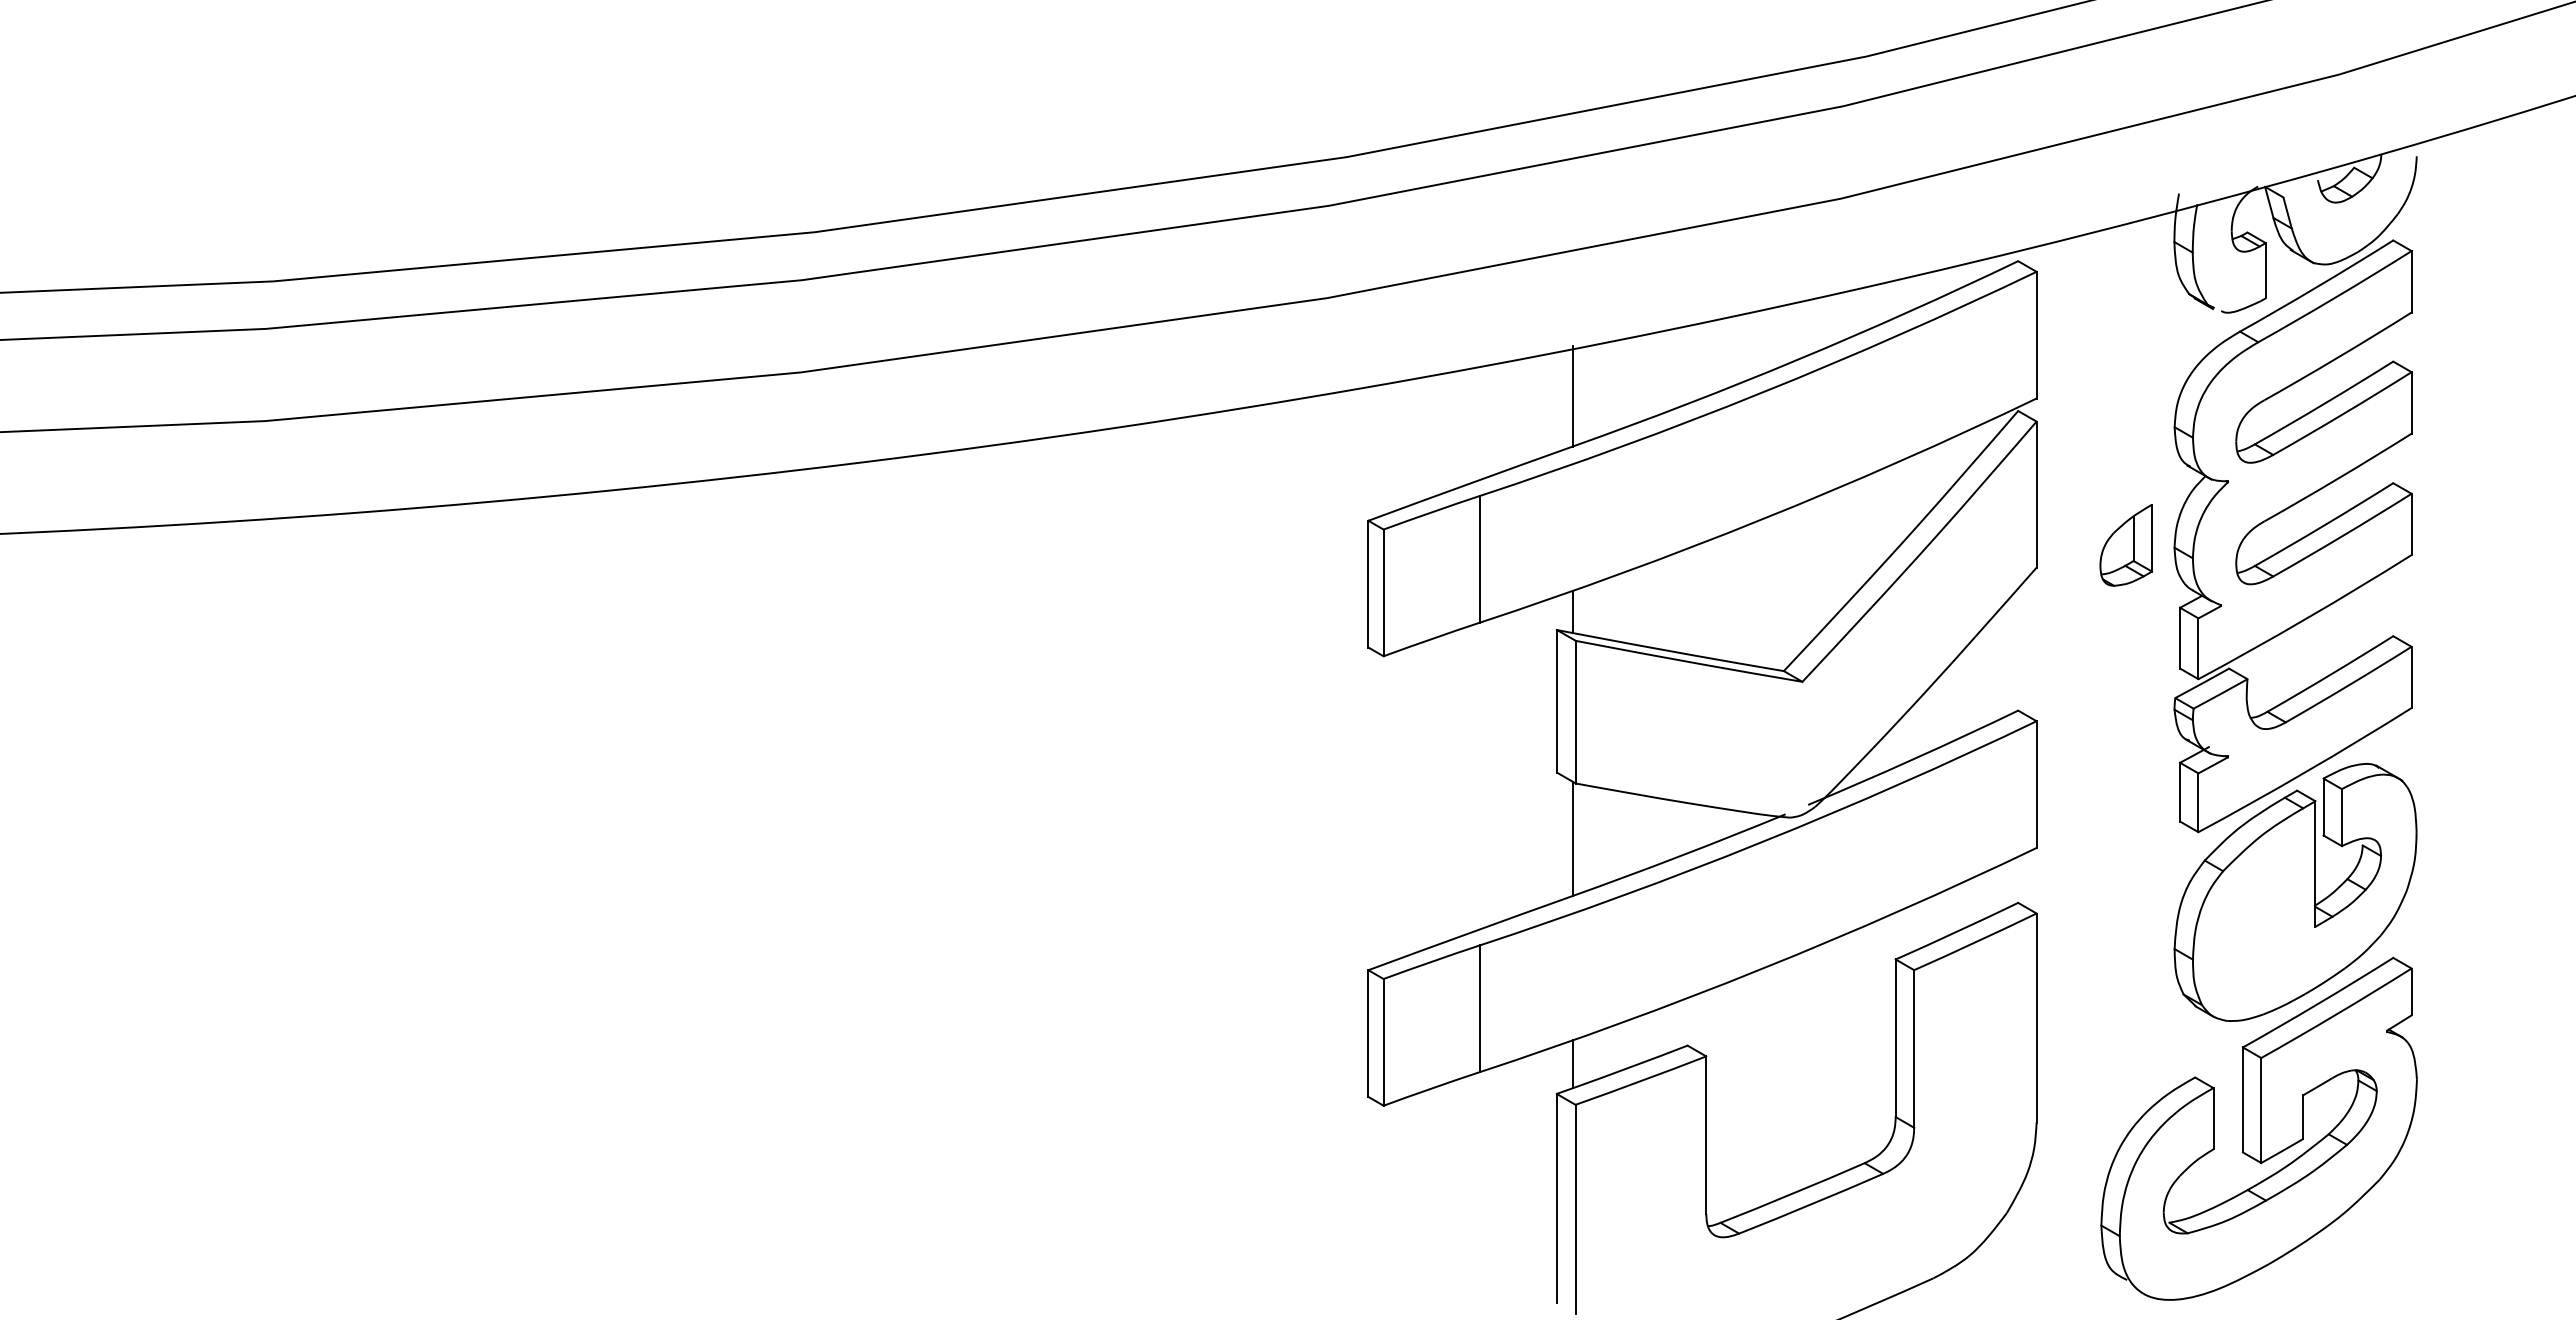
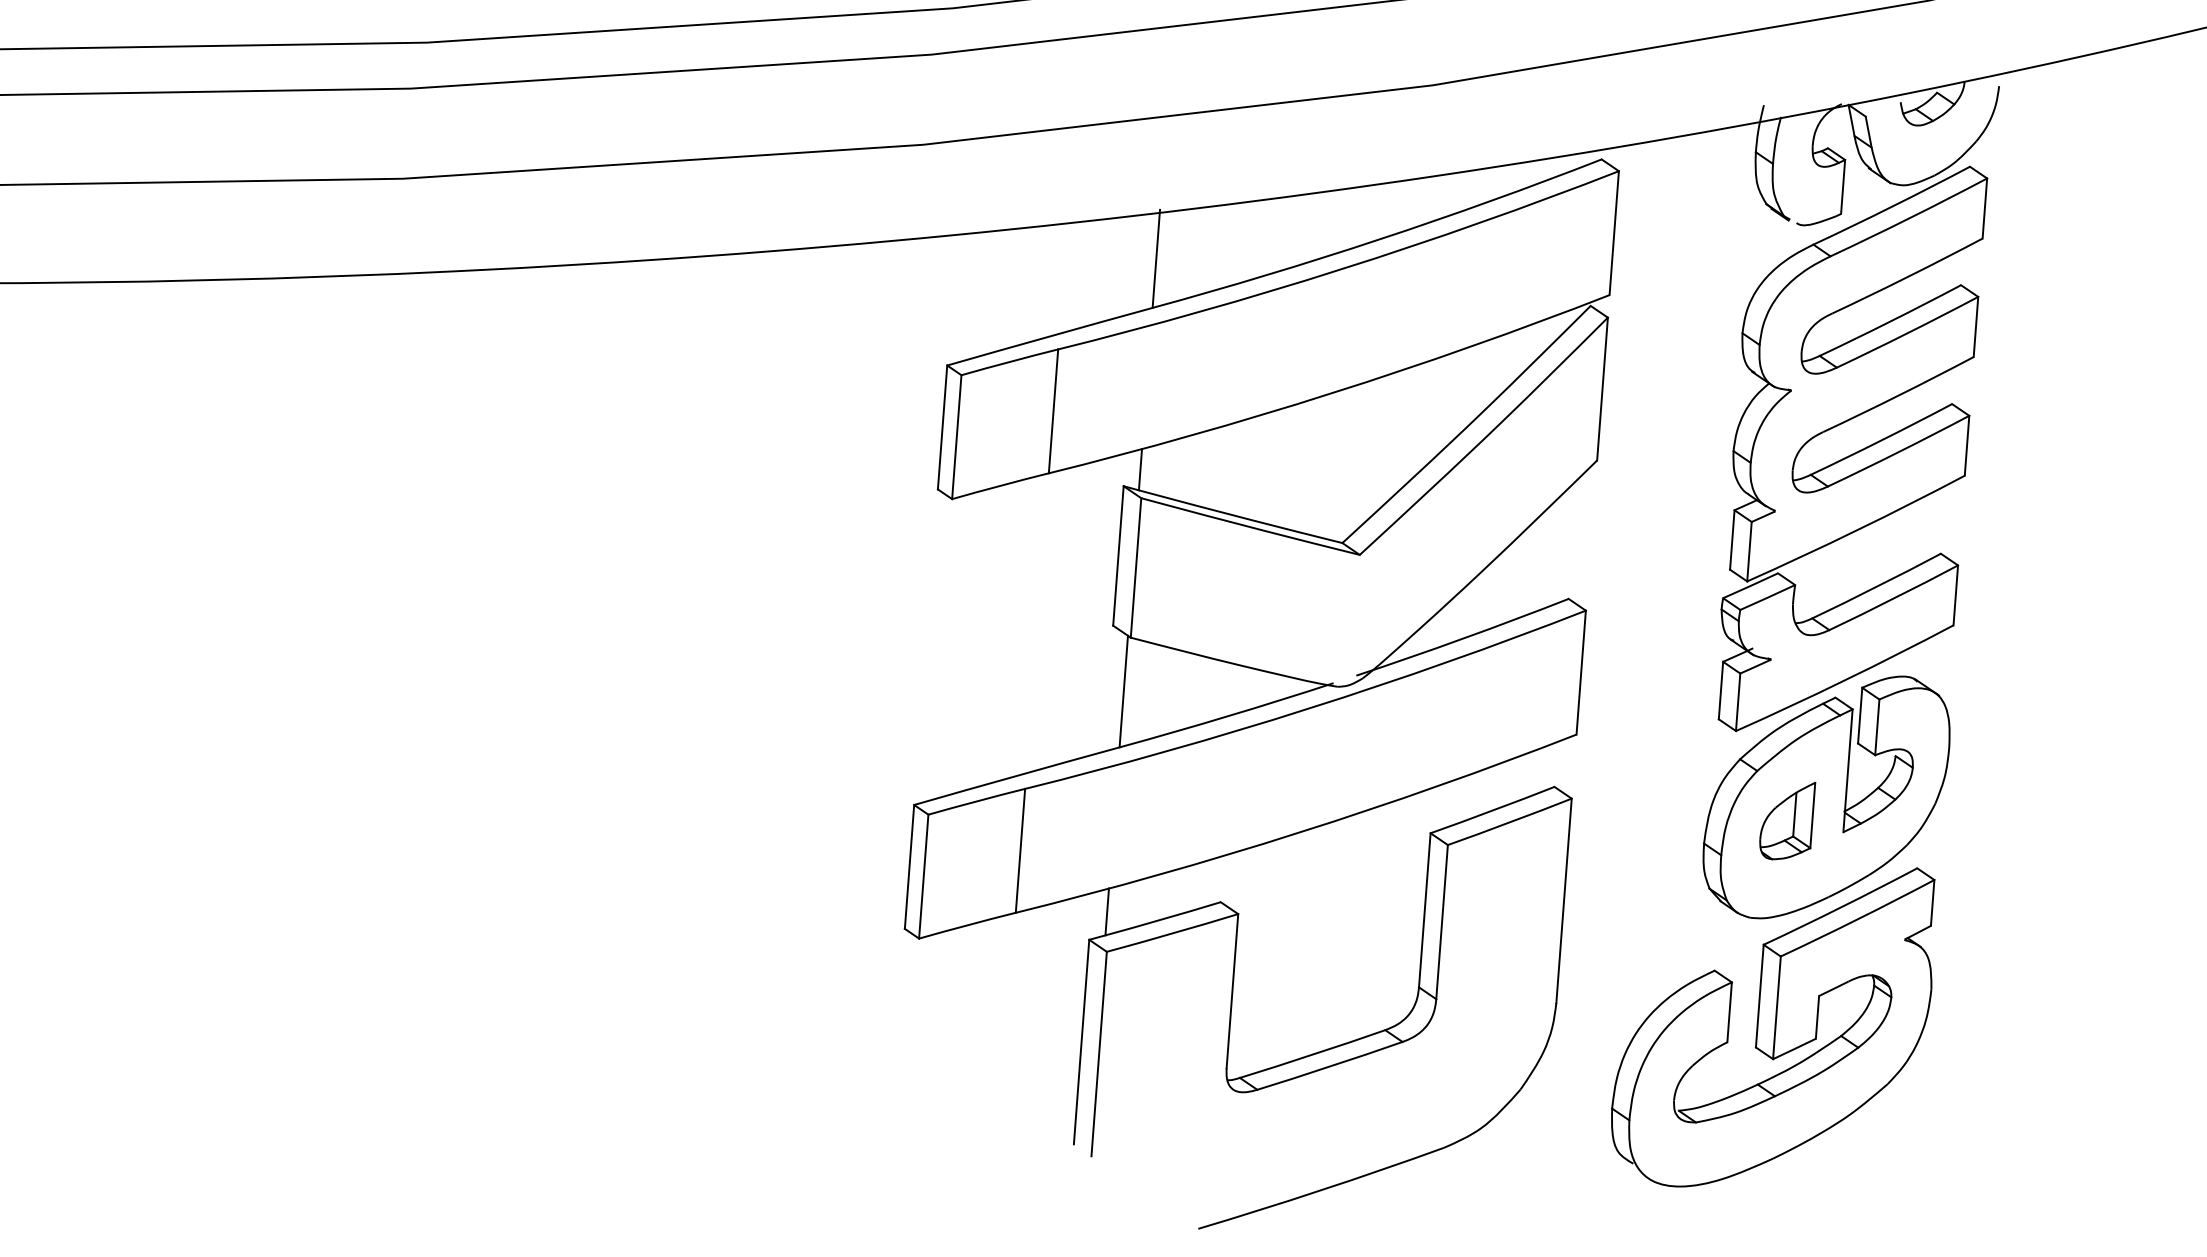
part: (2126, 545) -> (1787, 820), moved

